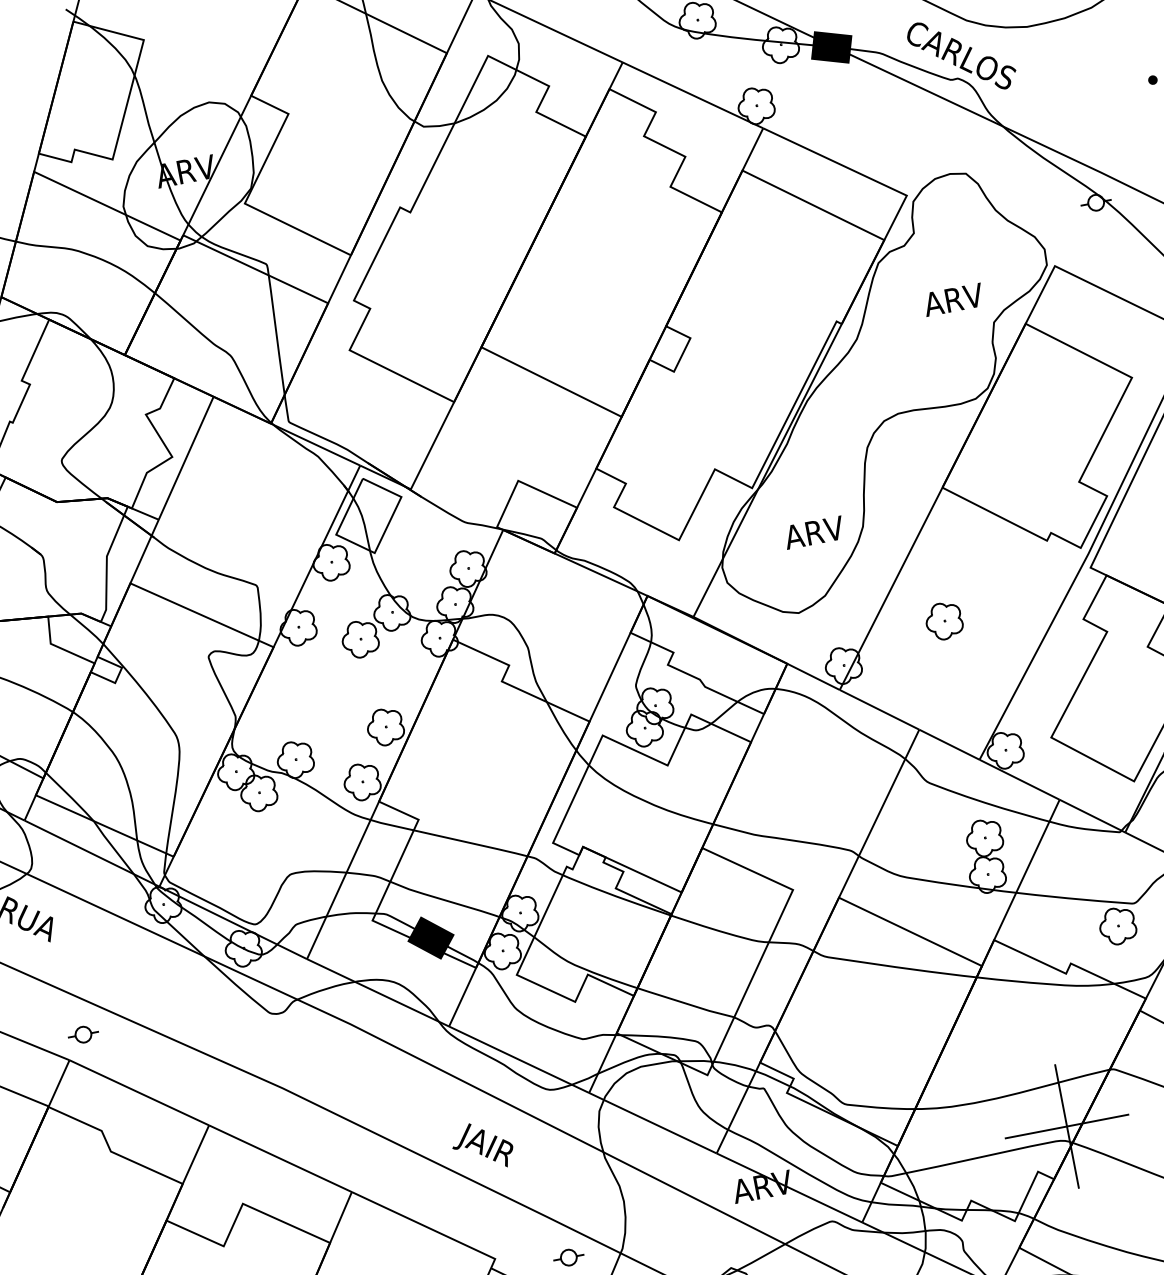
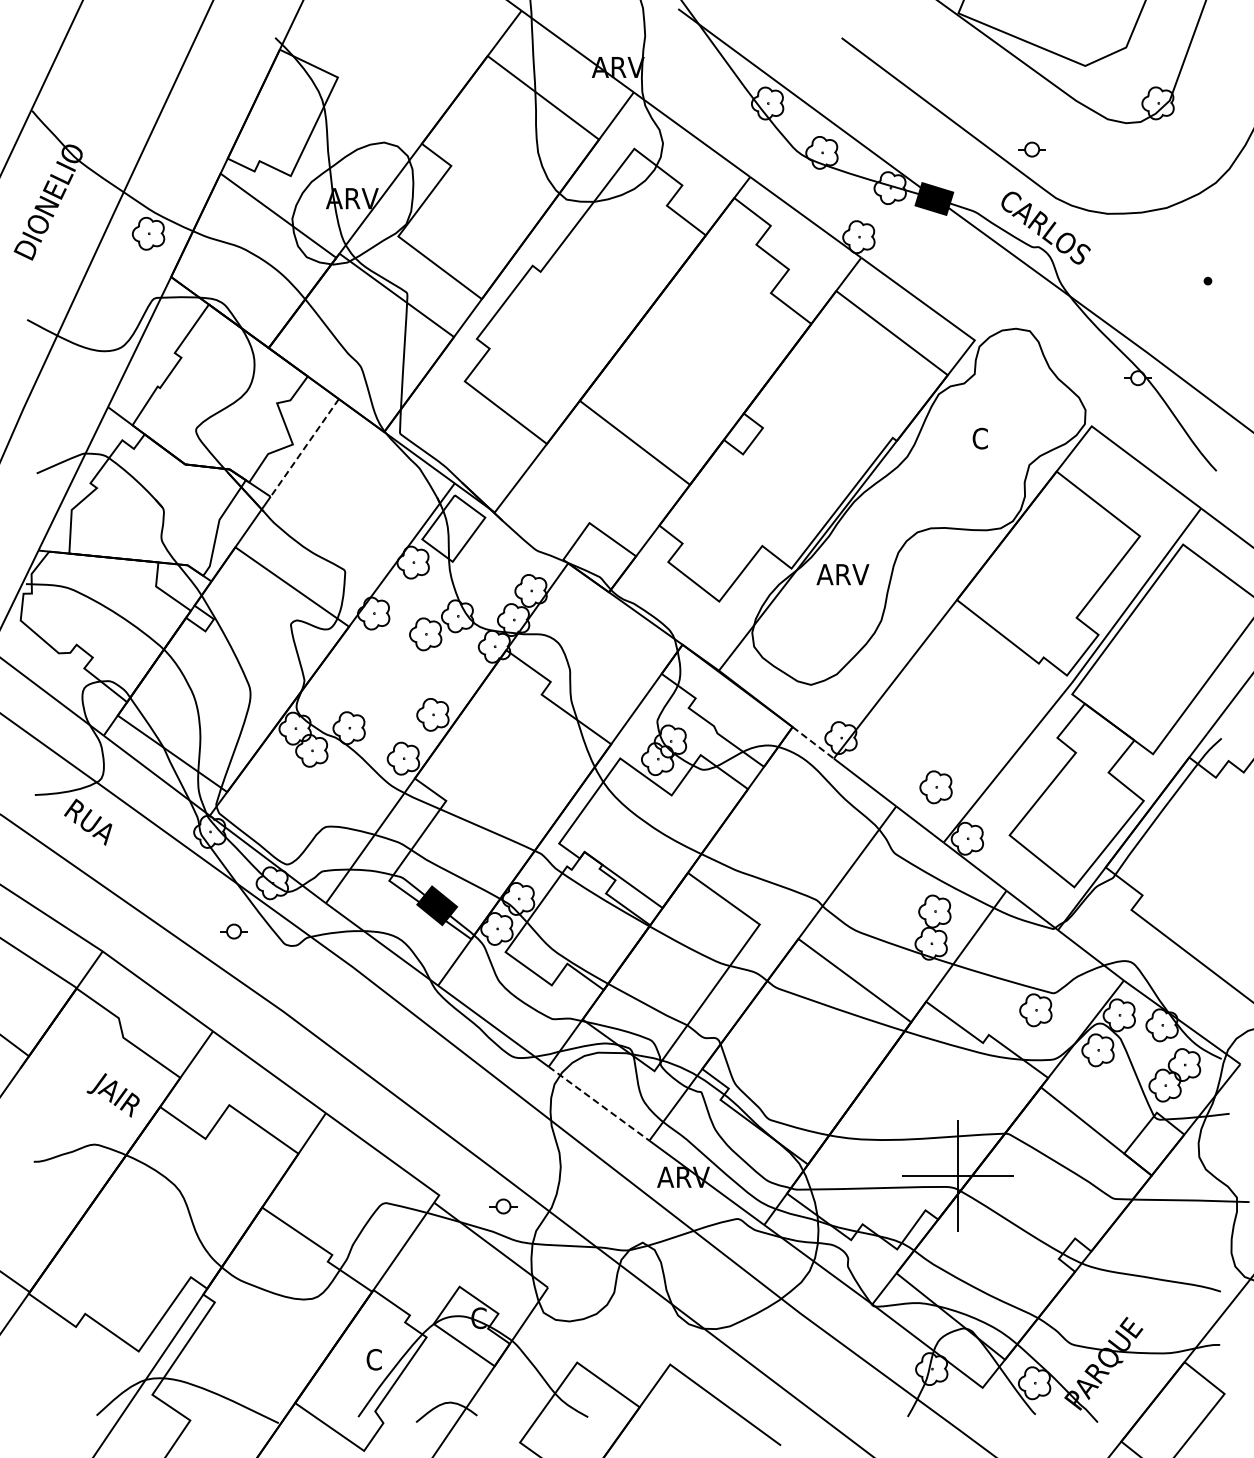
text: (952, 299) -> (997, 438), ARV -> C
line: (185, 457) -> (304, 447), solid -> dashed
text: (813, 532) -> (842, 574), moved
part: (943, 621) -> (935, 787), moved
line: (813, 676) -> (813, 742), solid -> dashed
part: (82, 1034) -> (233, 931), moved
line: (653, 1123) -> (599, 1104), solid -> dashed
text: (481, 1146) -> (112, 1095), moved

